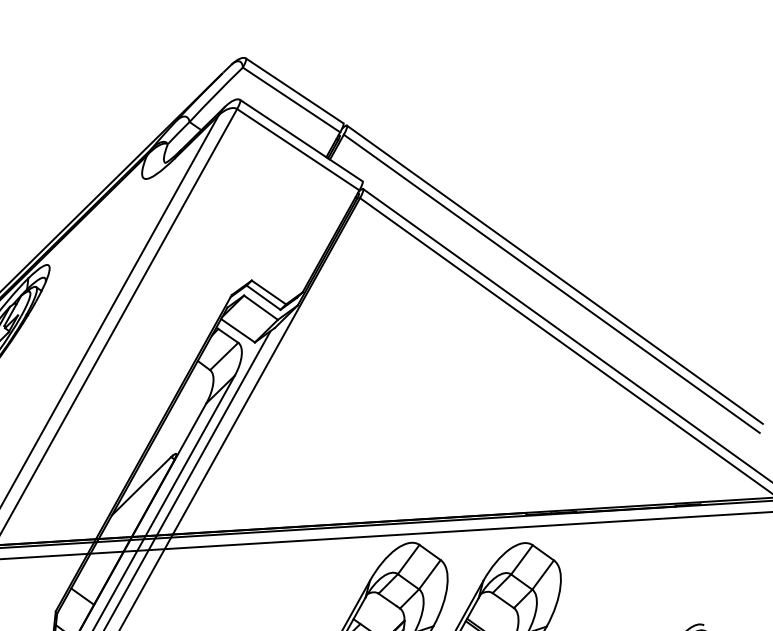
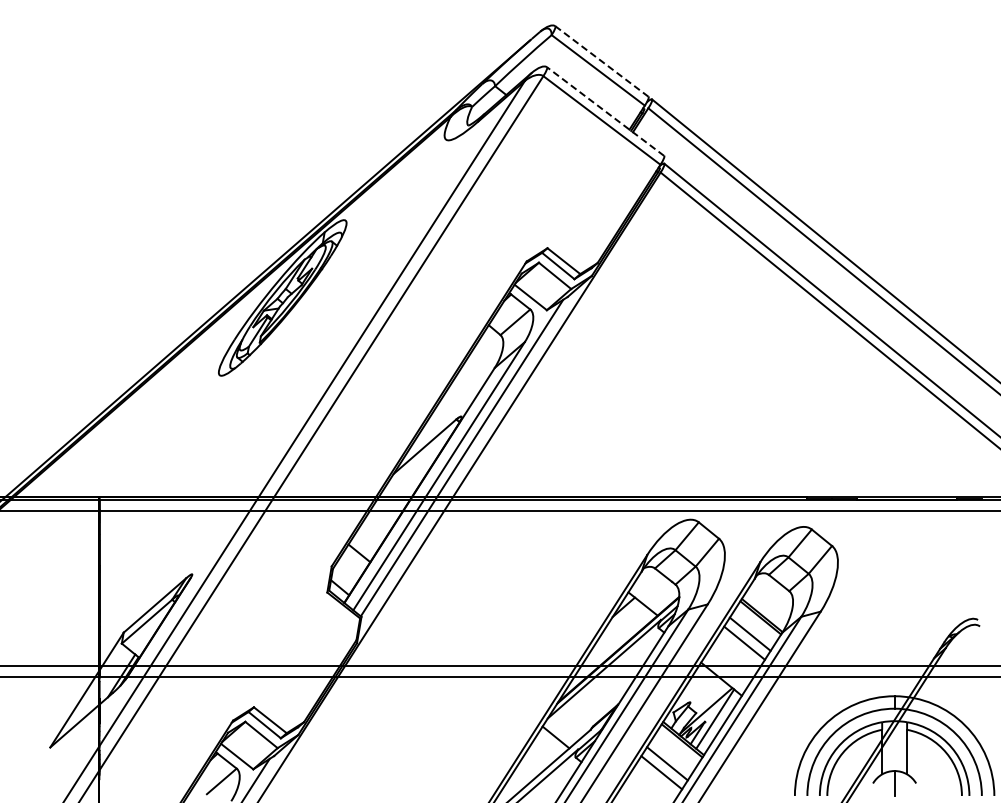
line: (294, 90) -> (601, 61), solid -> dashed
line: (301, 140) -> (605, 111), solid -> dashed

